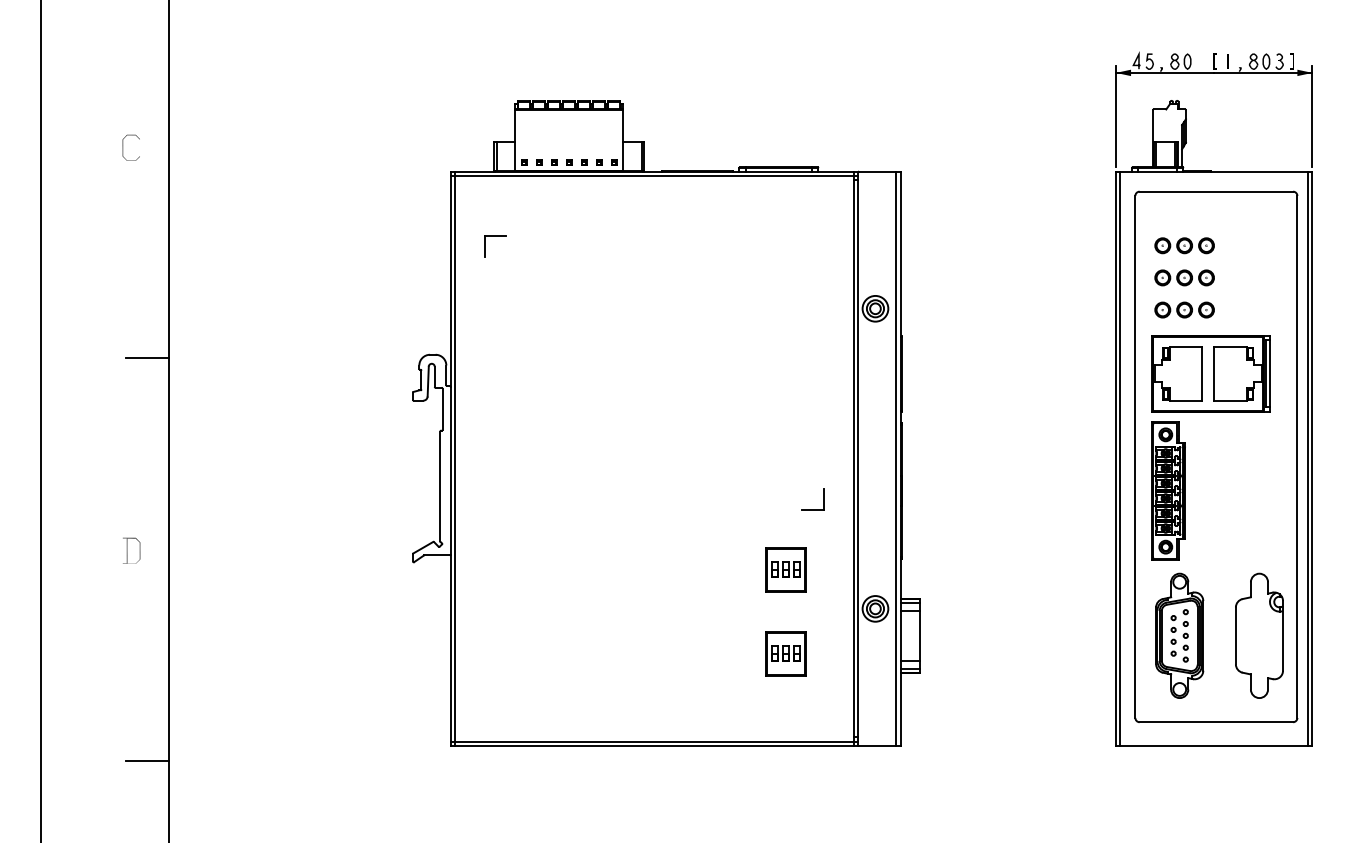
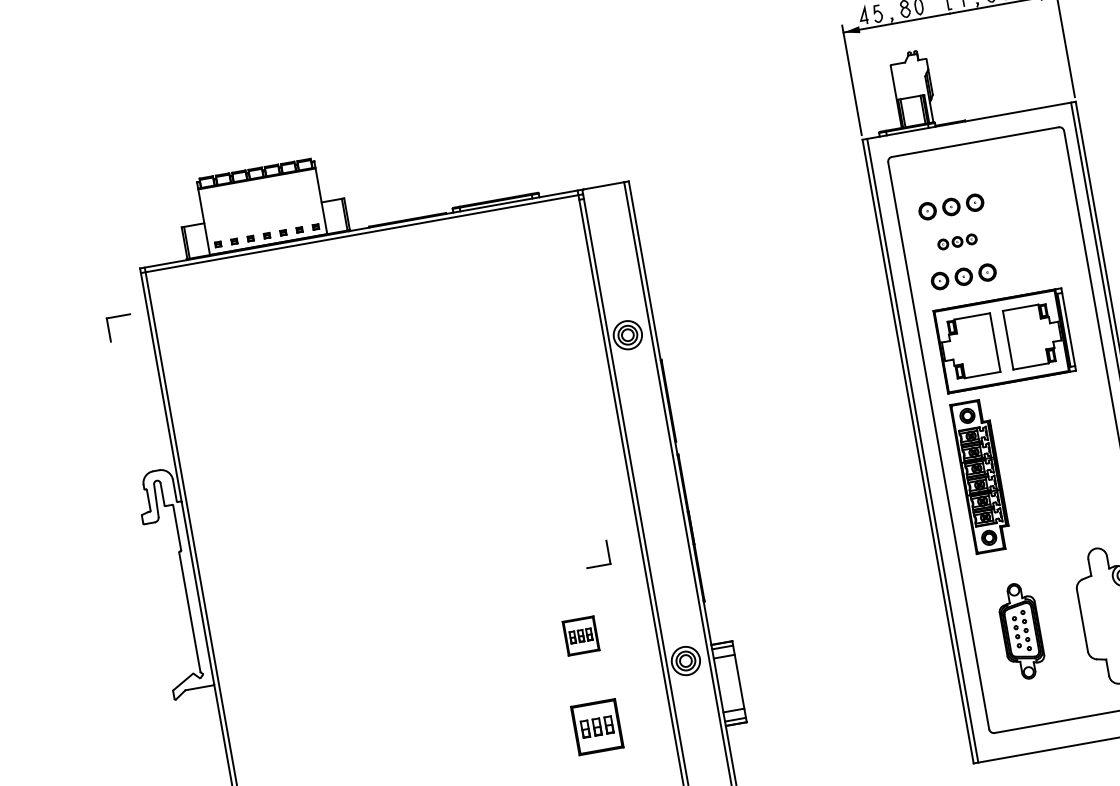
part: (495, 236) -> (118, 317), moved
part: (1184, 277) -> (957, 241), size x0.6
part: (785, 569) -> (580, 635), size x0.7
part: (1179, 635) -> (1021, 631), size x0.7

